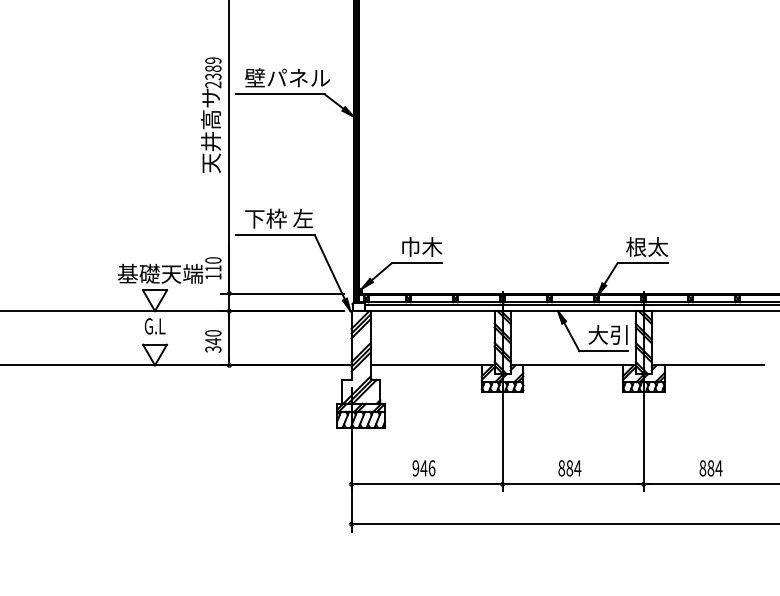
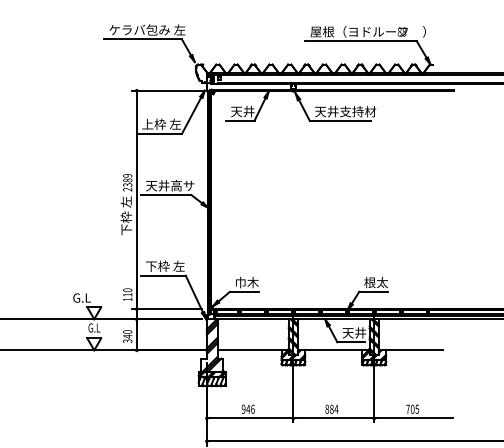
text: (288, 77) -> (170, 185), 壁パネル -> 天井高サ
text: (209, 129) -> (125, 215), 天井高サ -> 下枠 左
text: (160, 273) -> (97, 297), 基礎天端 -> G.L
text: (609, 334) -> (354, 332), 大引 -> 天井
text: (710, 466) -> (412, 408), 884 -> 705

